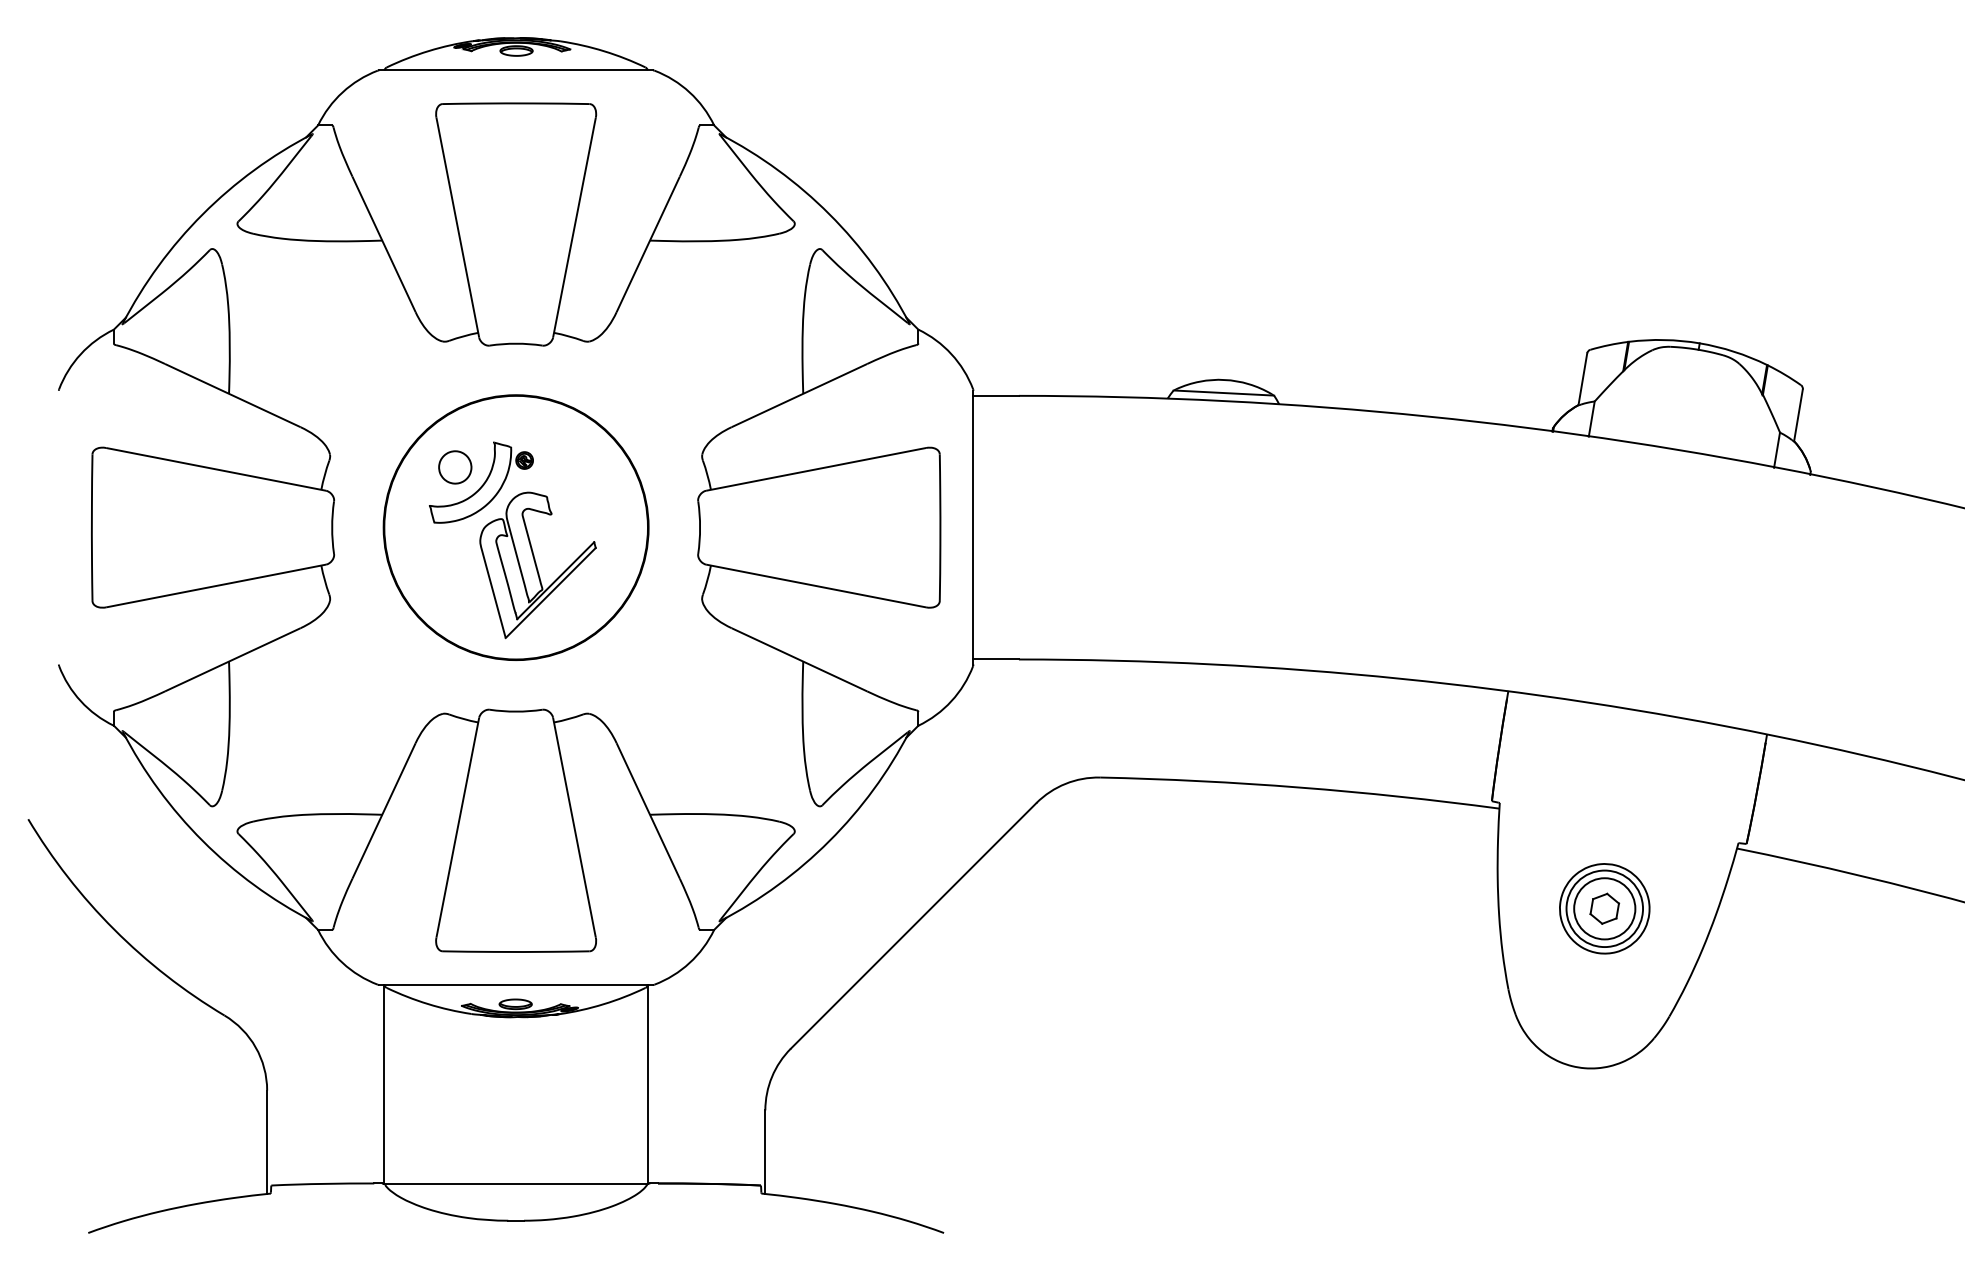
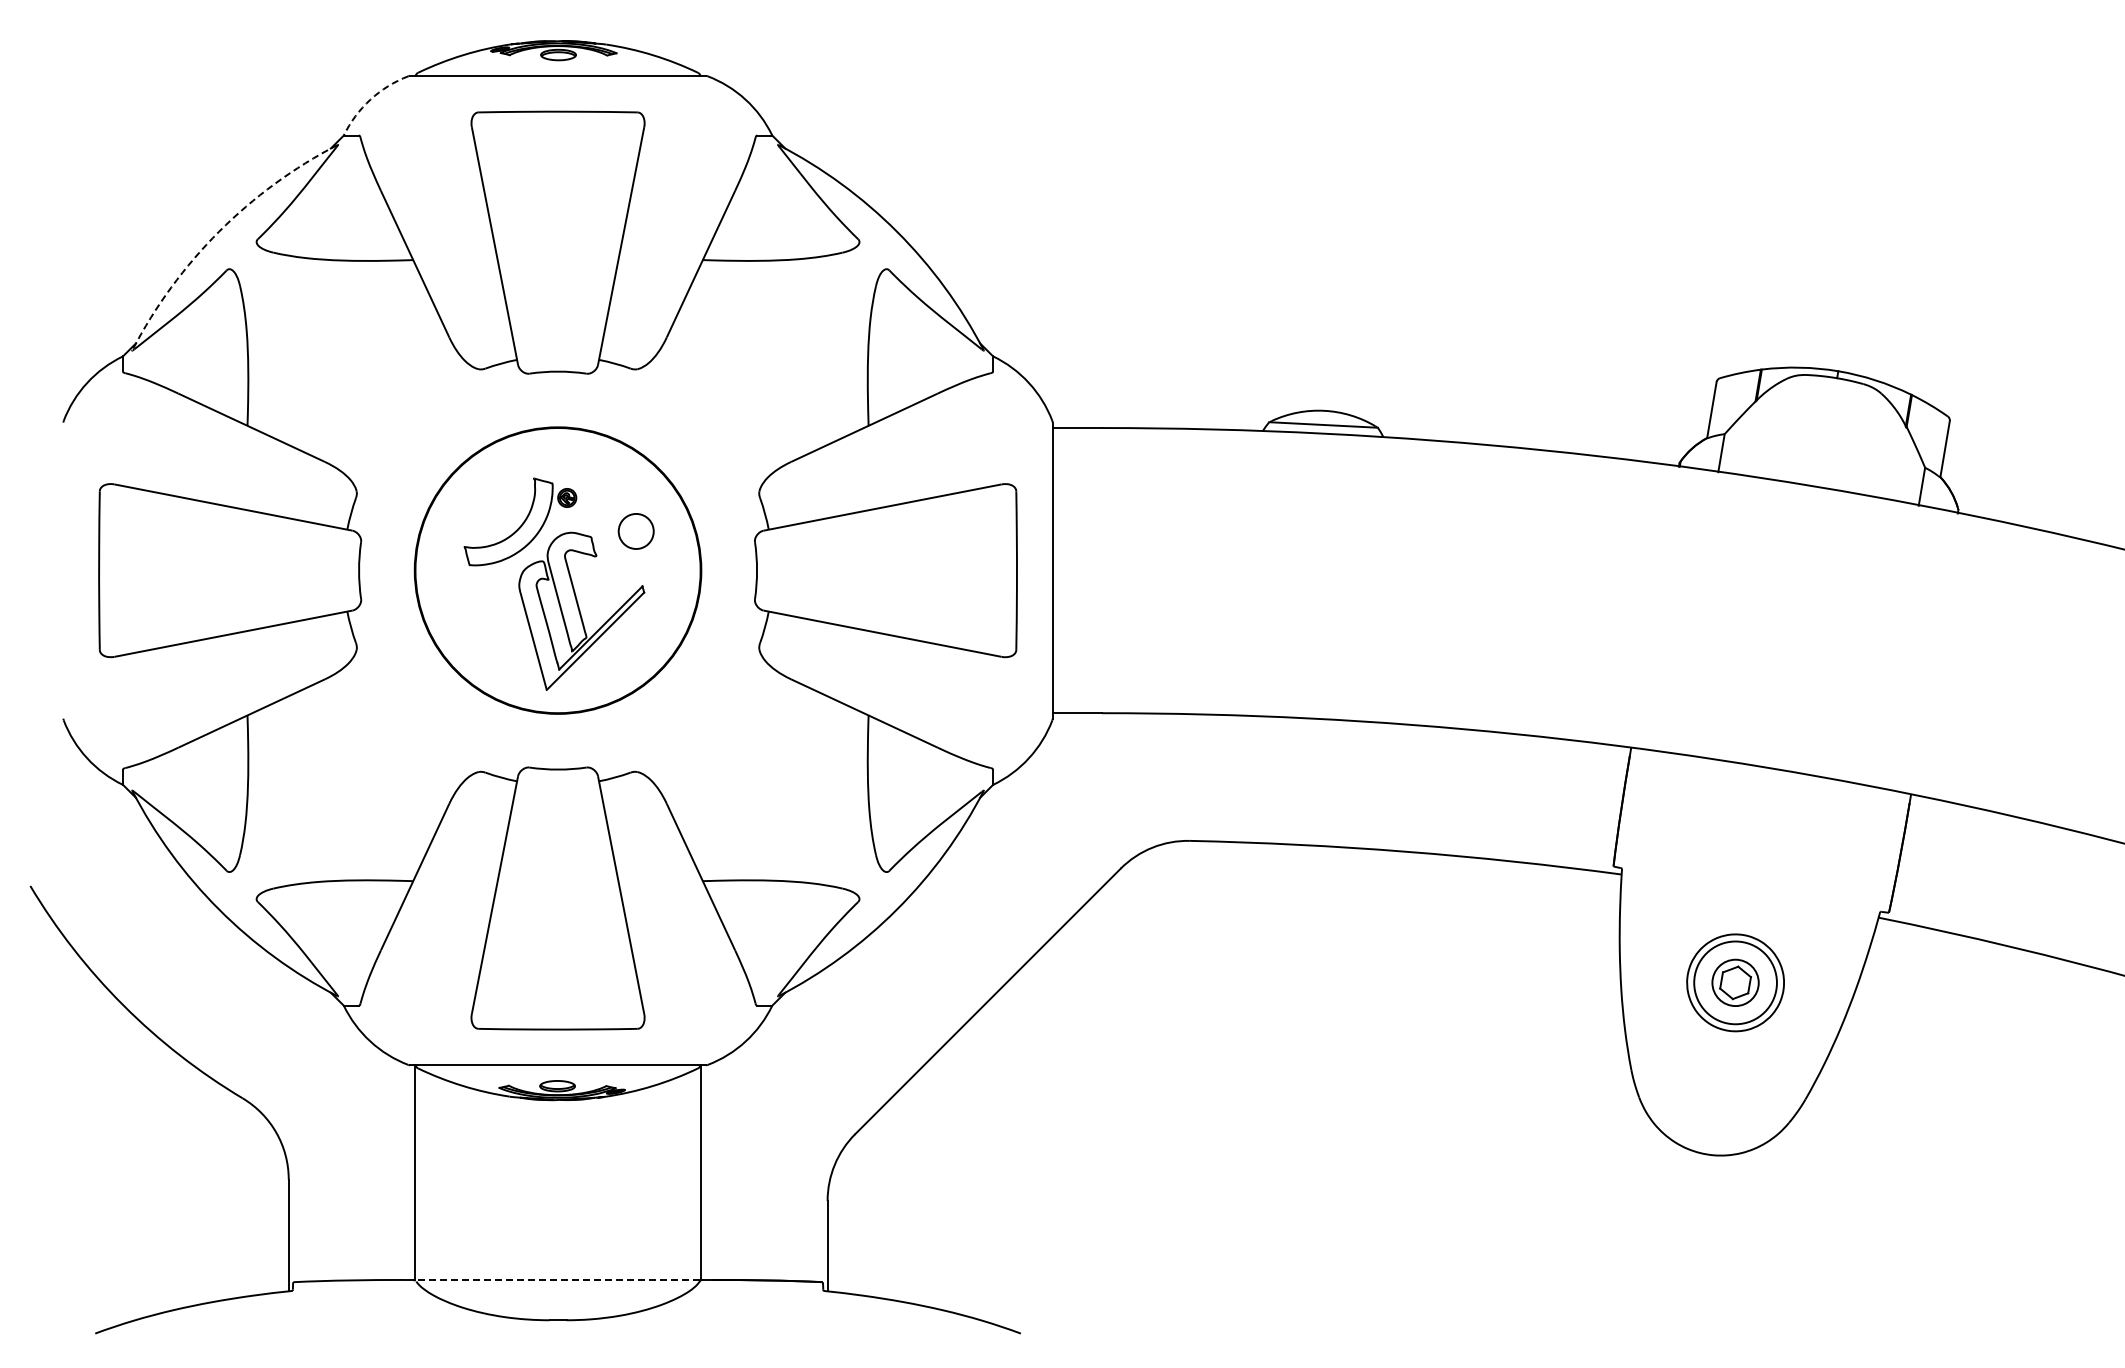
arc: (342, 92) -> (370, 99), solid -> dashed
arc: (203, 214) -> (219, 231), solid -> dashed
part: (454, 467) -> (635, 531), moved
circle: (1604, 908) -> (1735, 982), size x0.7
line: (515, 1183) -> (557, 1280), solid -> dashed

